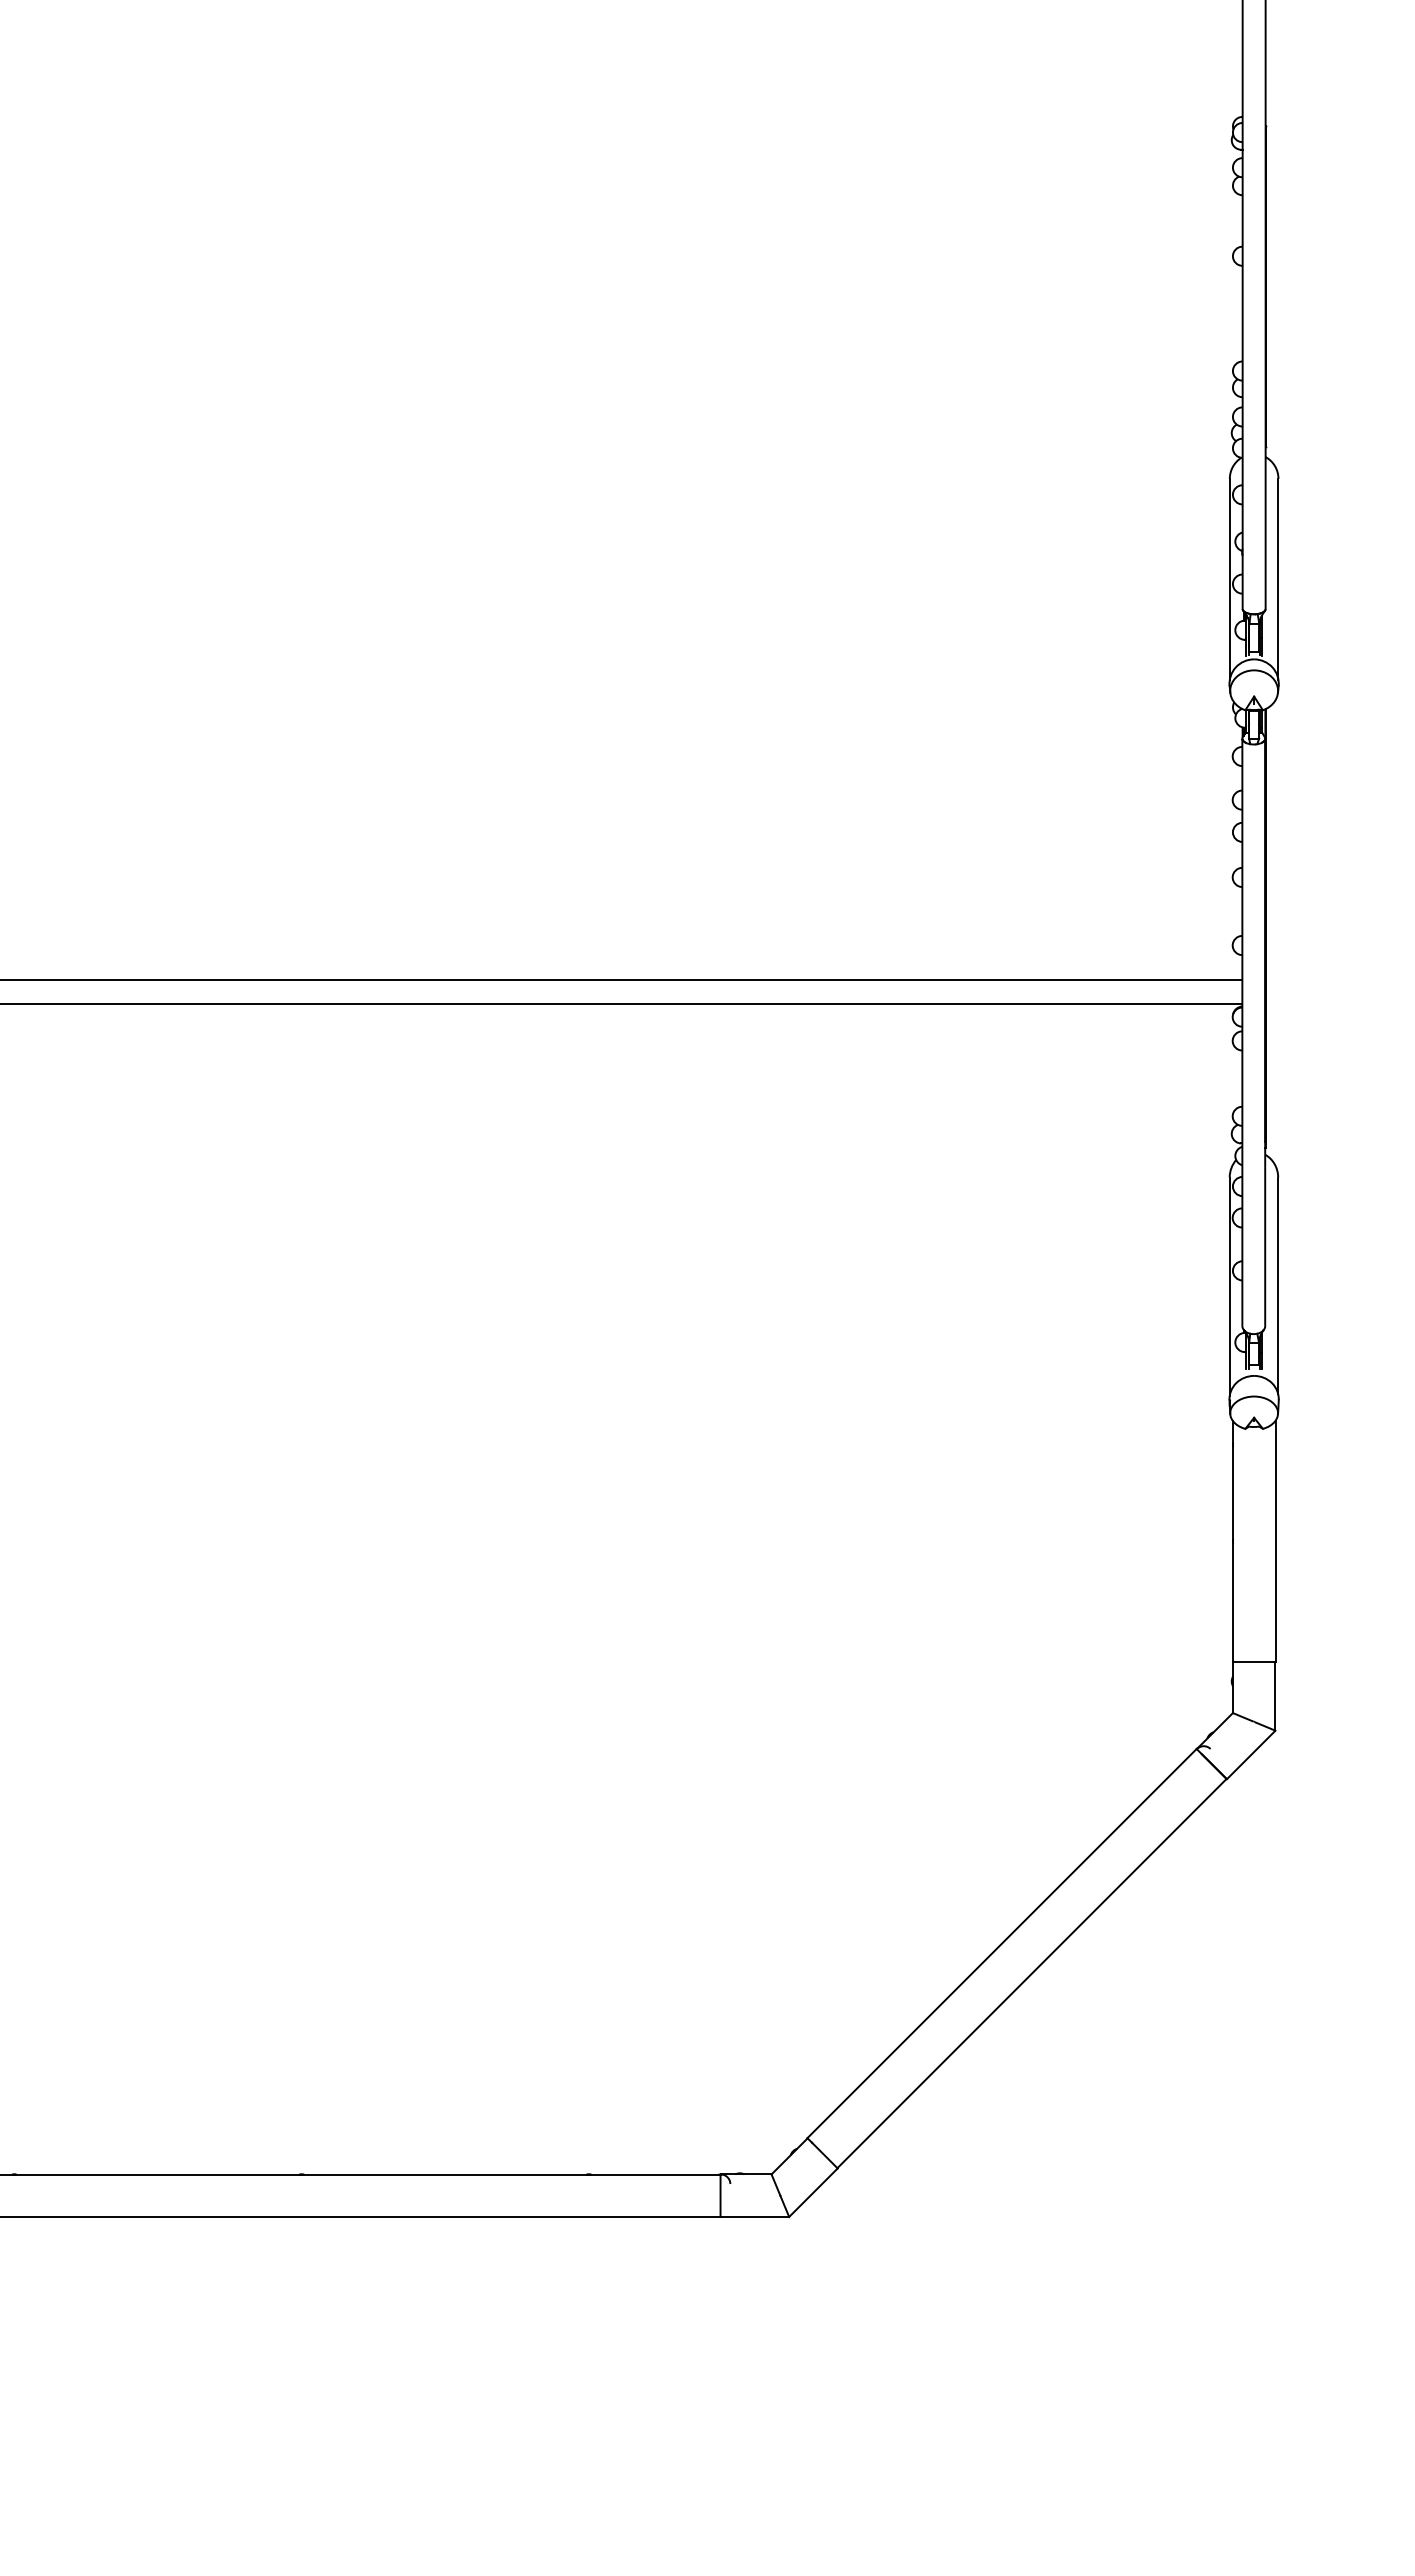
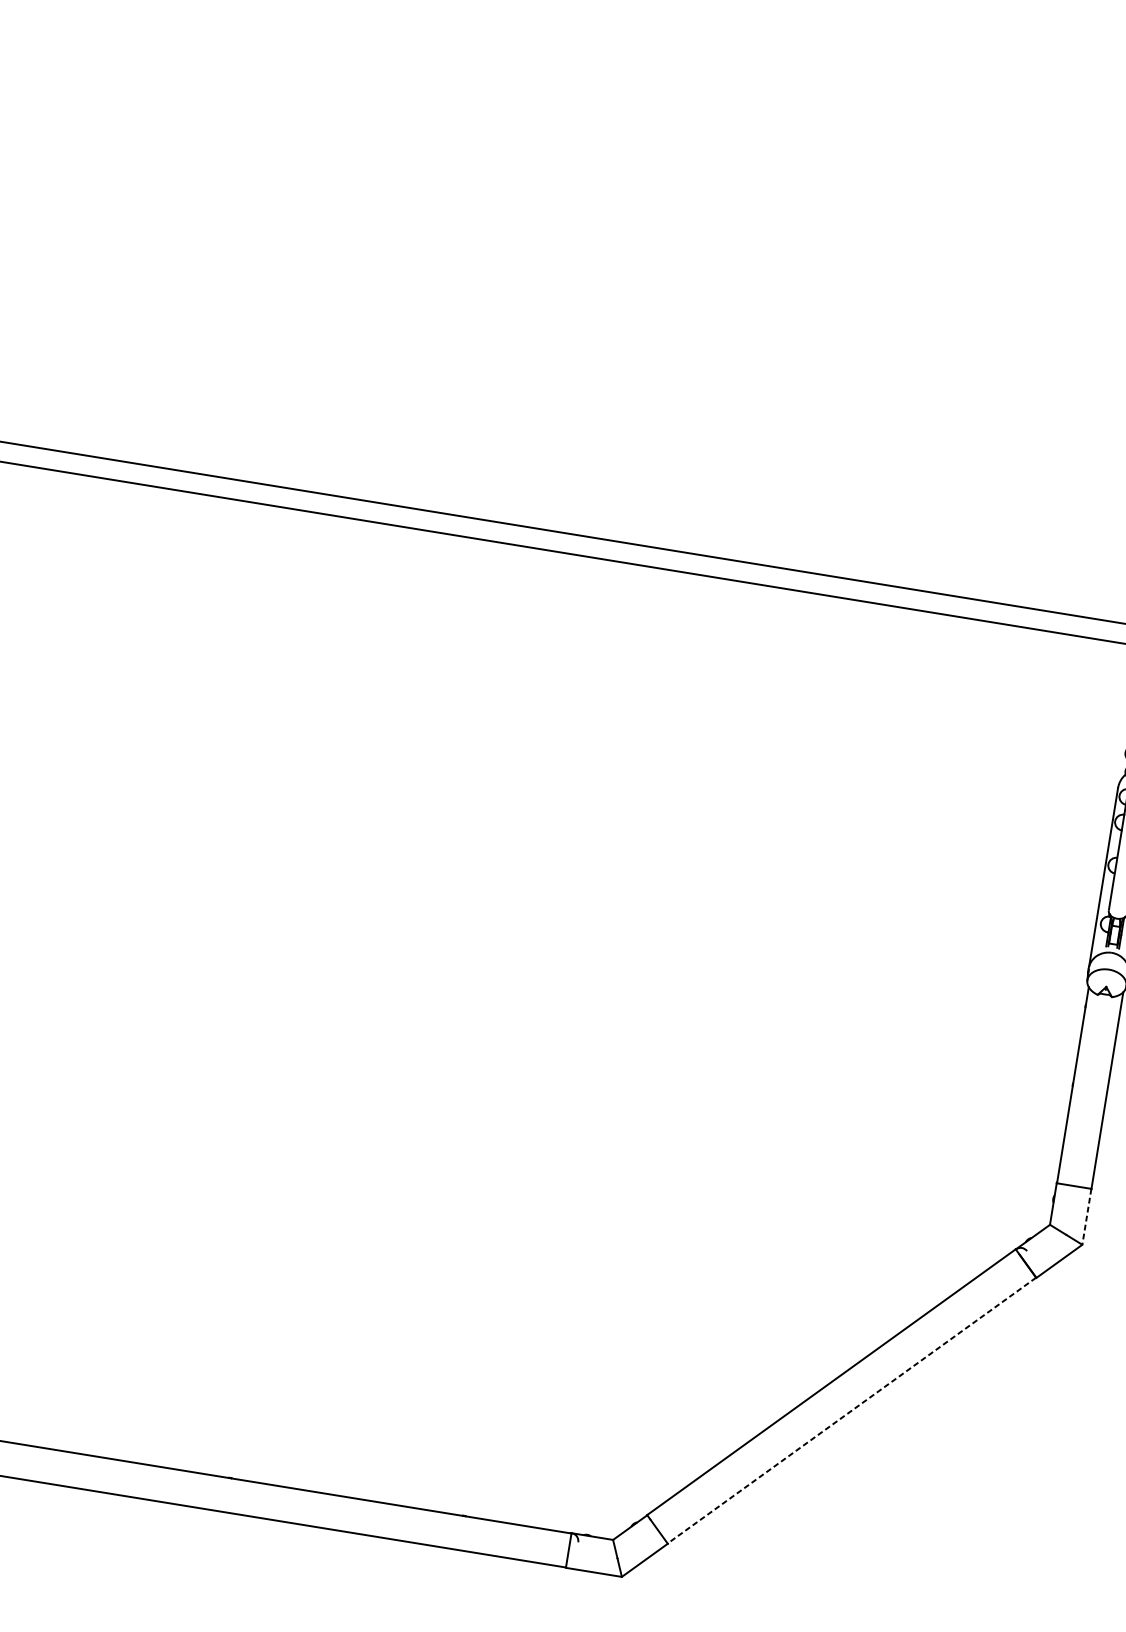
line: (1275, 1696) -> (1086, 1216), solid -> dashed
line: (1031, 1973) -> (851, 1410), solid -> dashed

